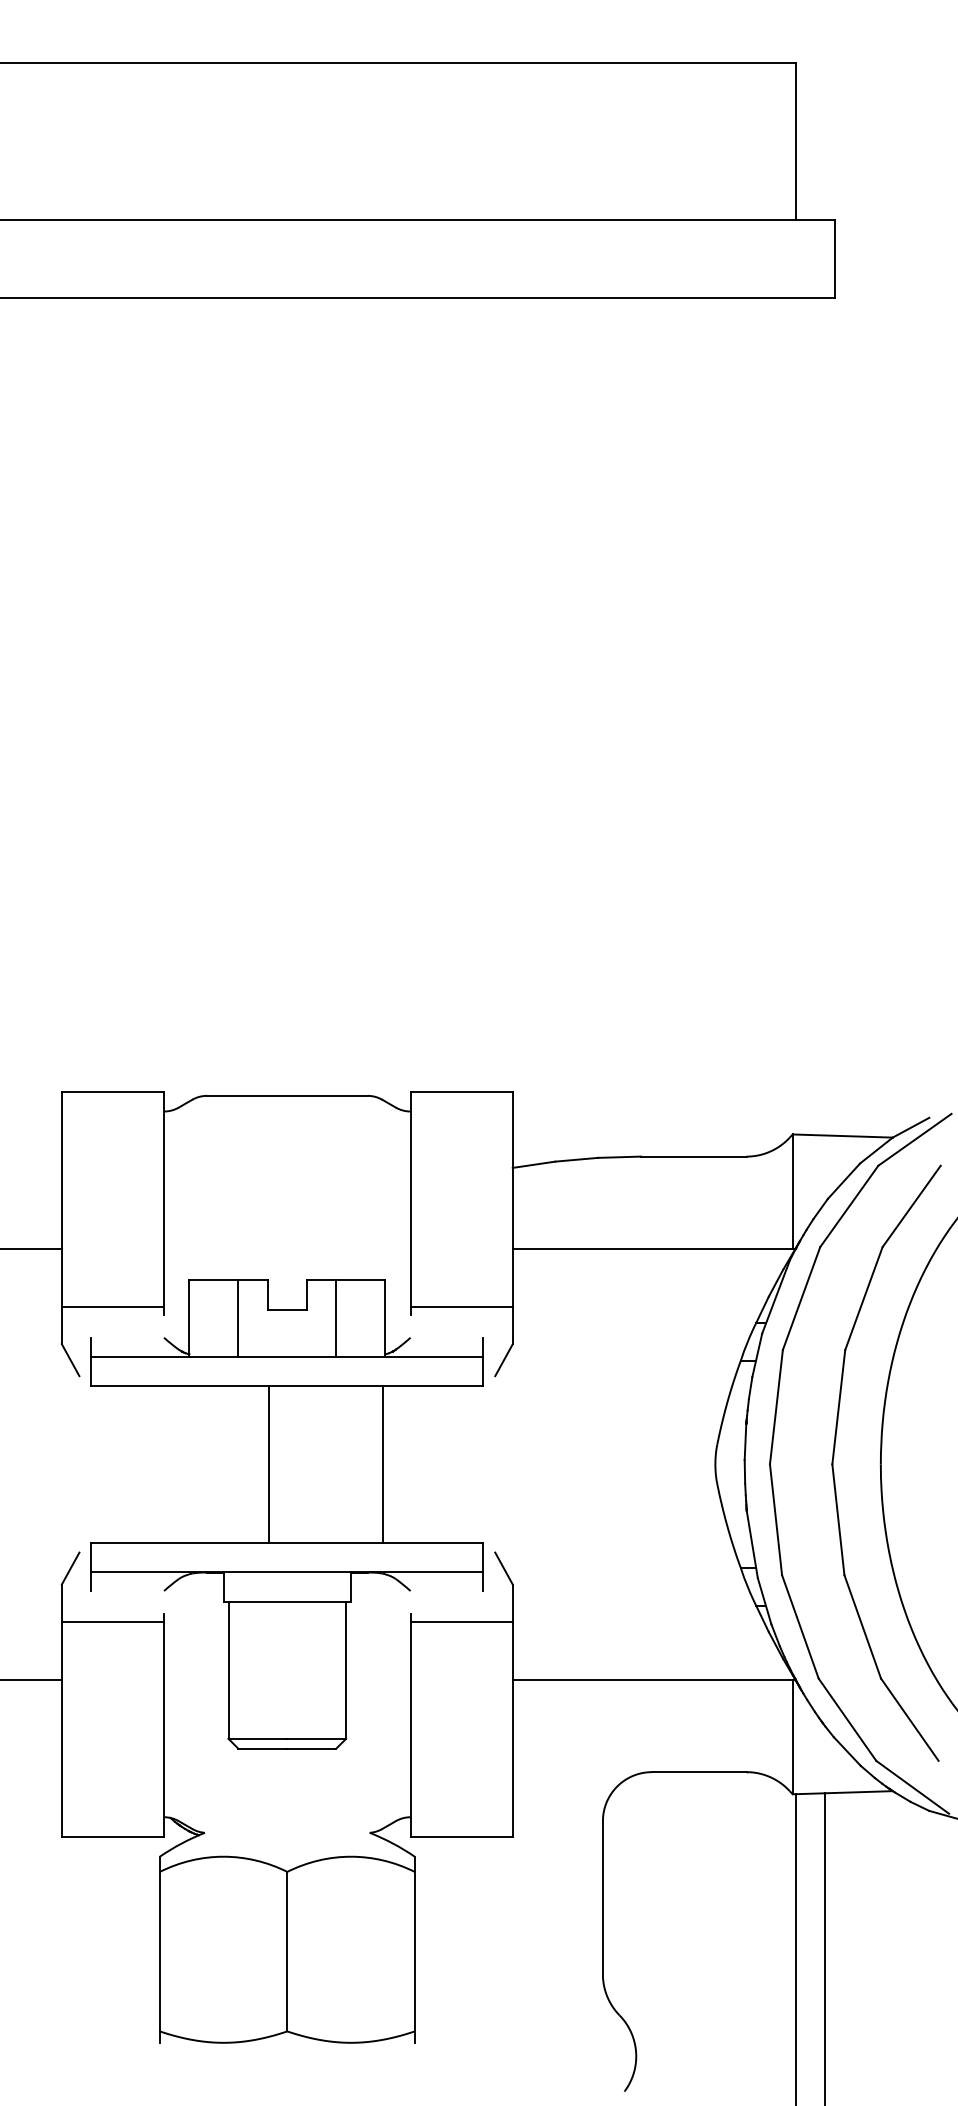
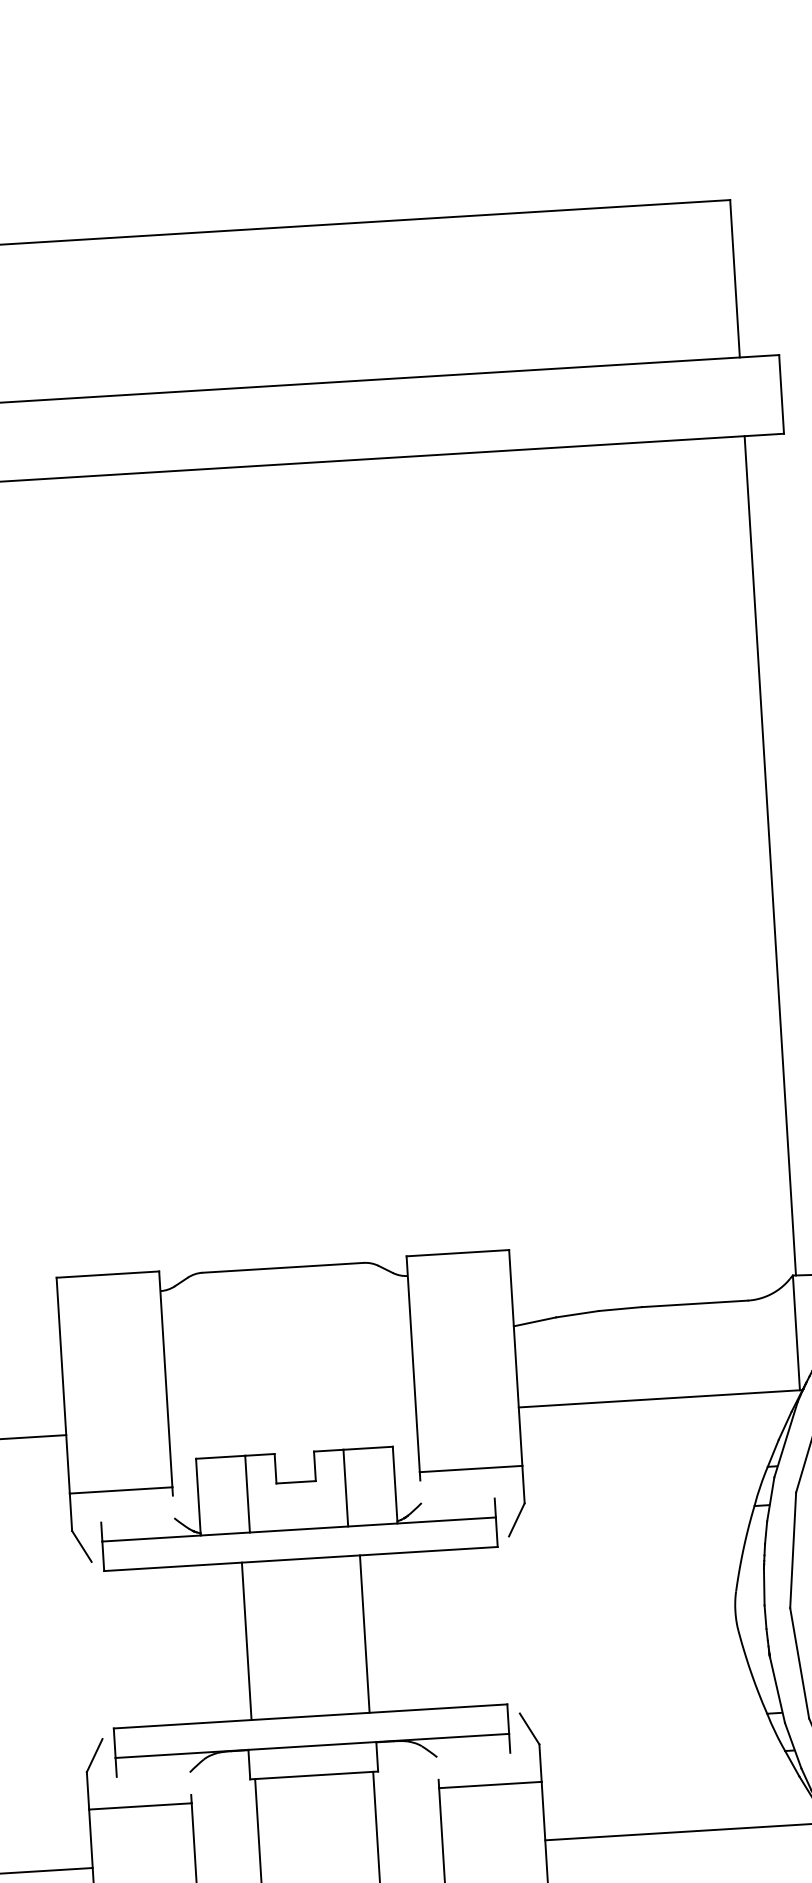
line: (795, 716) -> (769, 855), added
line: (268, 1463) -> (246, 1640), moved
line: (383, 1463) -> (365, 1633), moved

